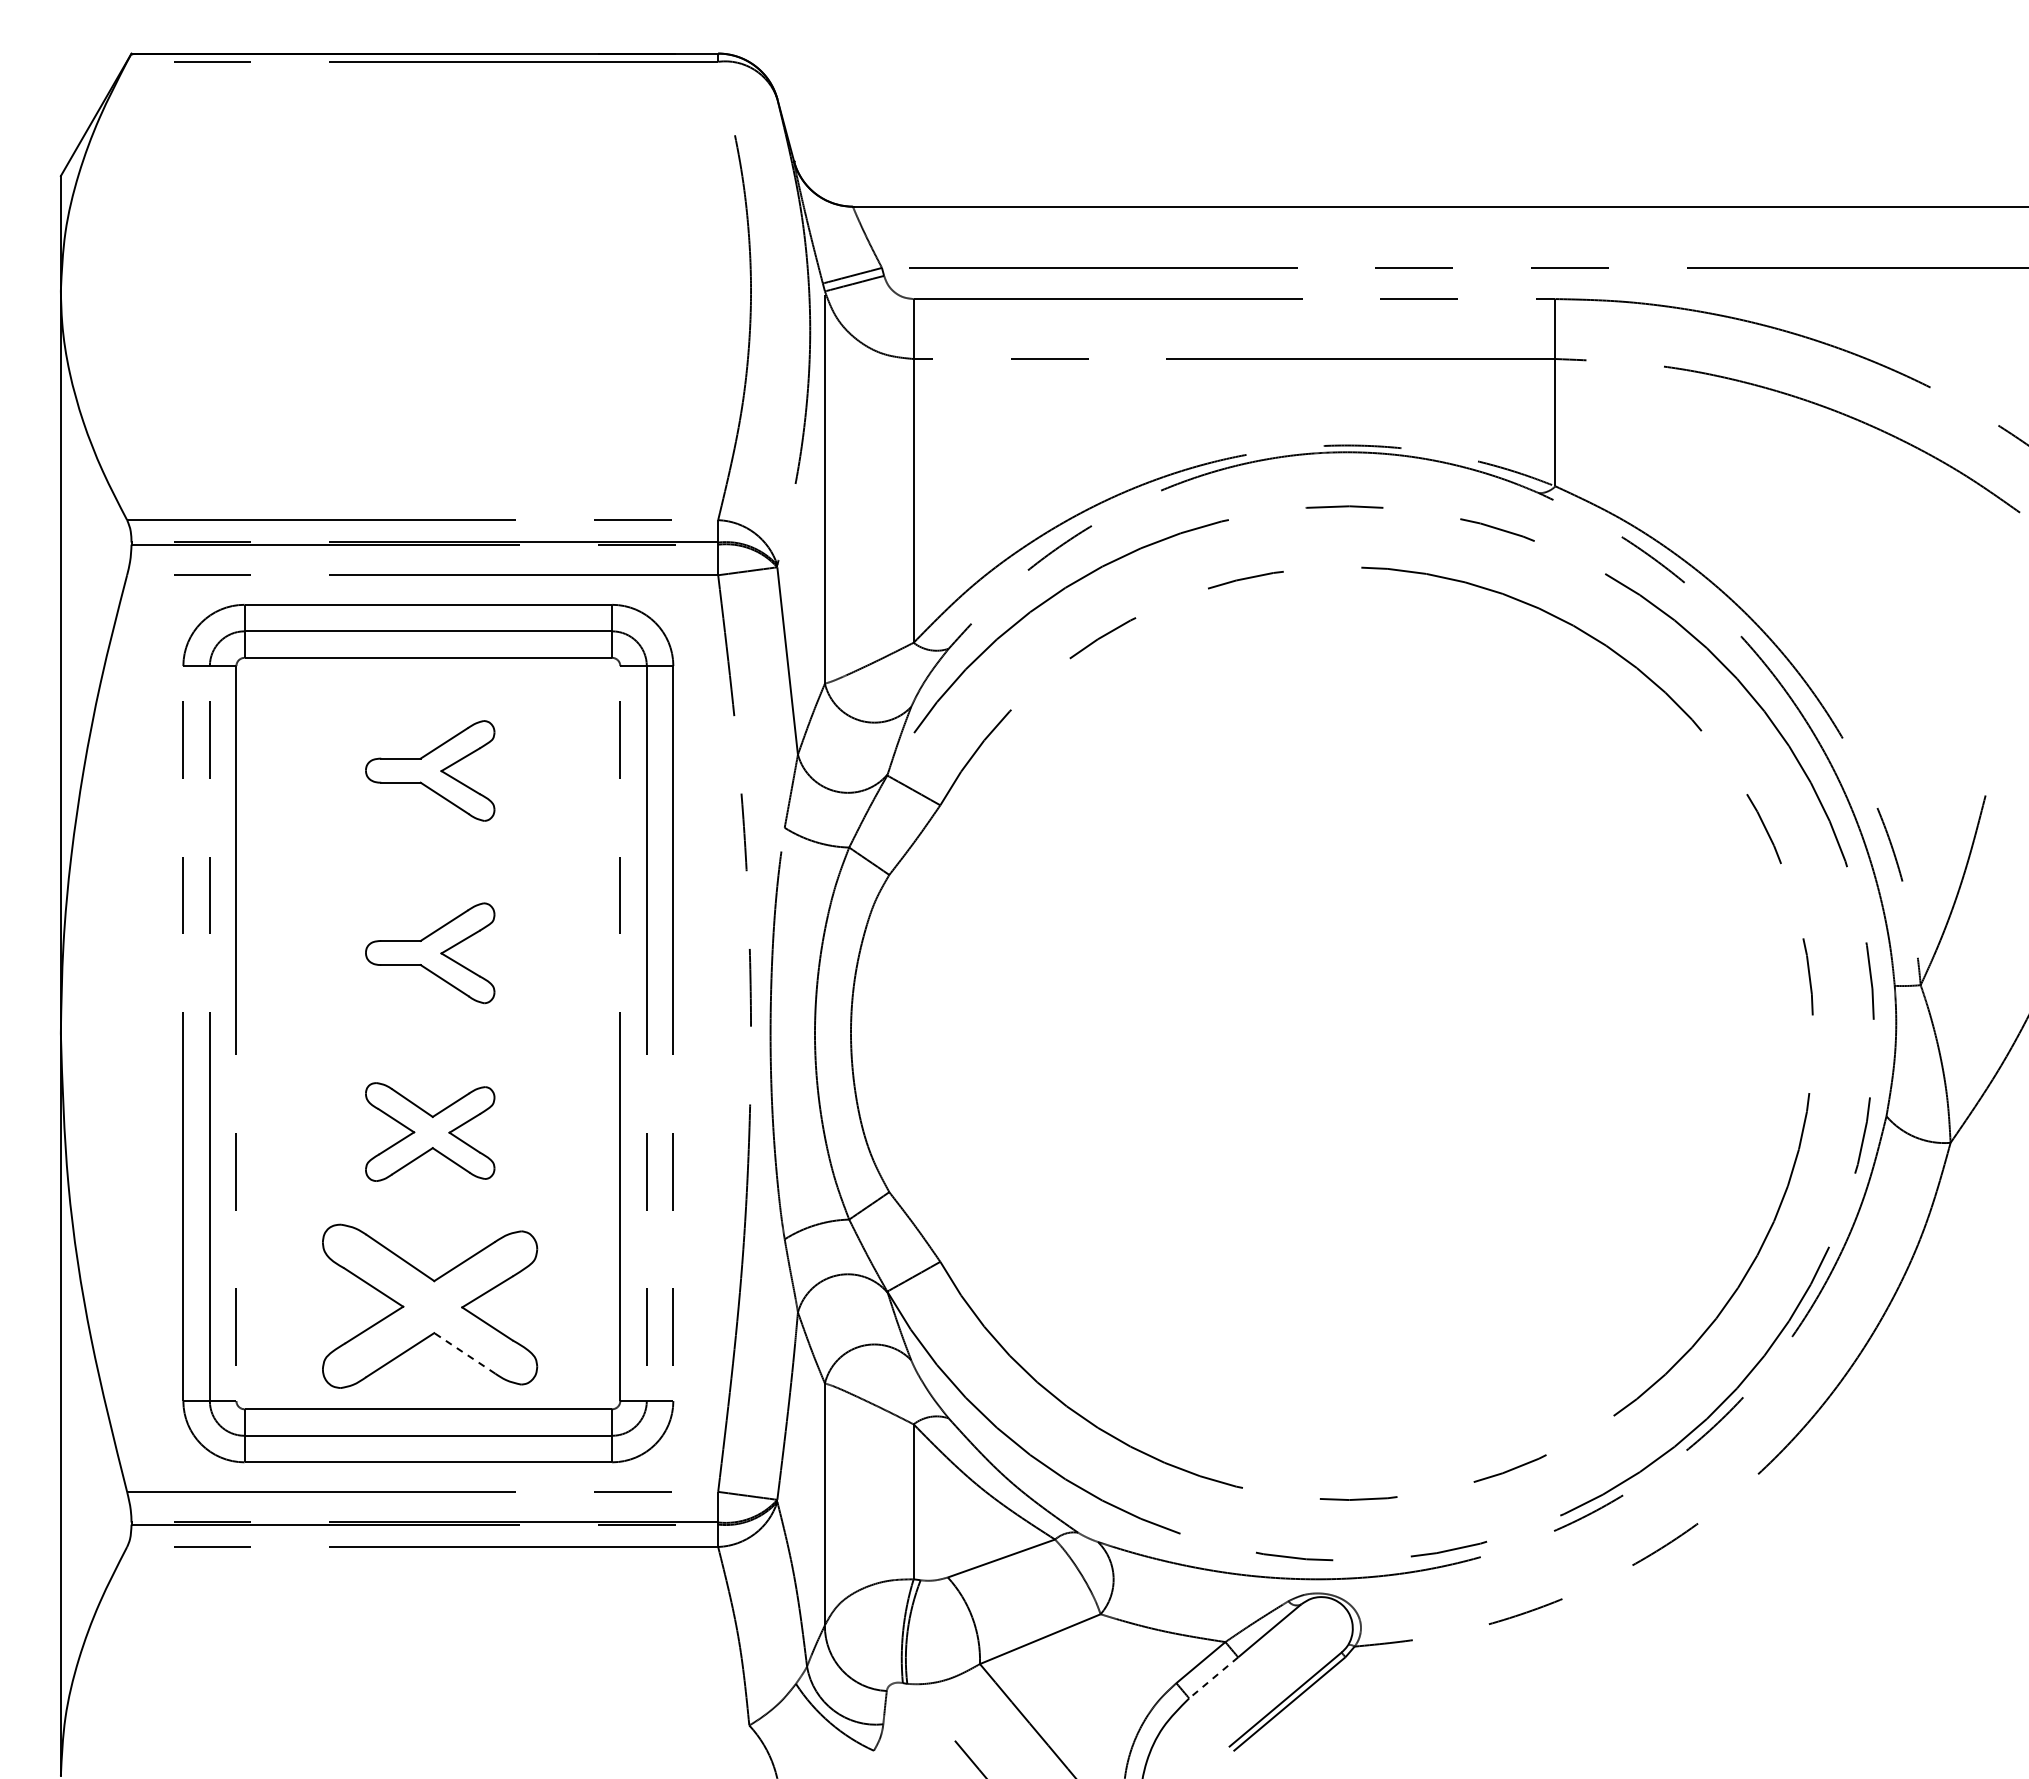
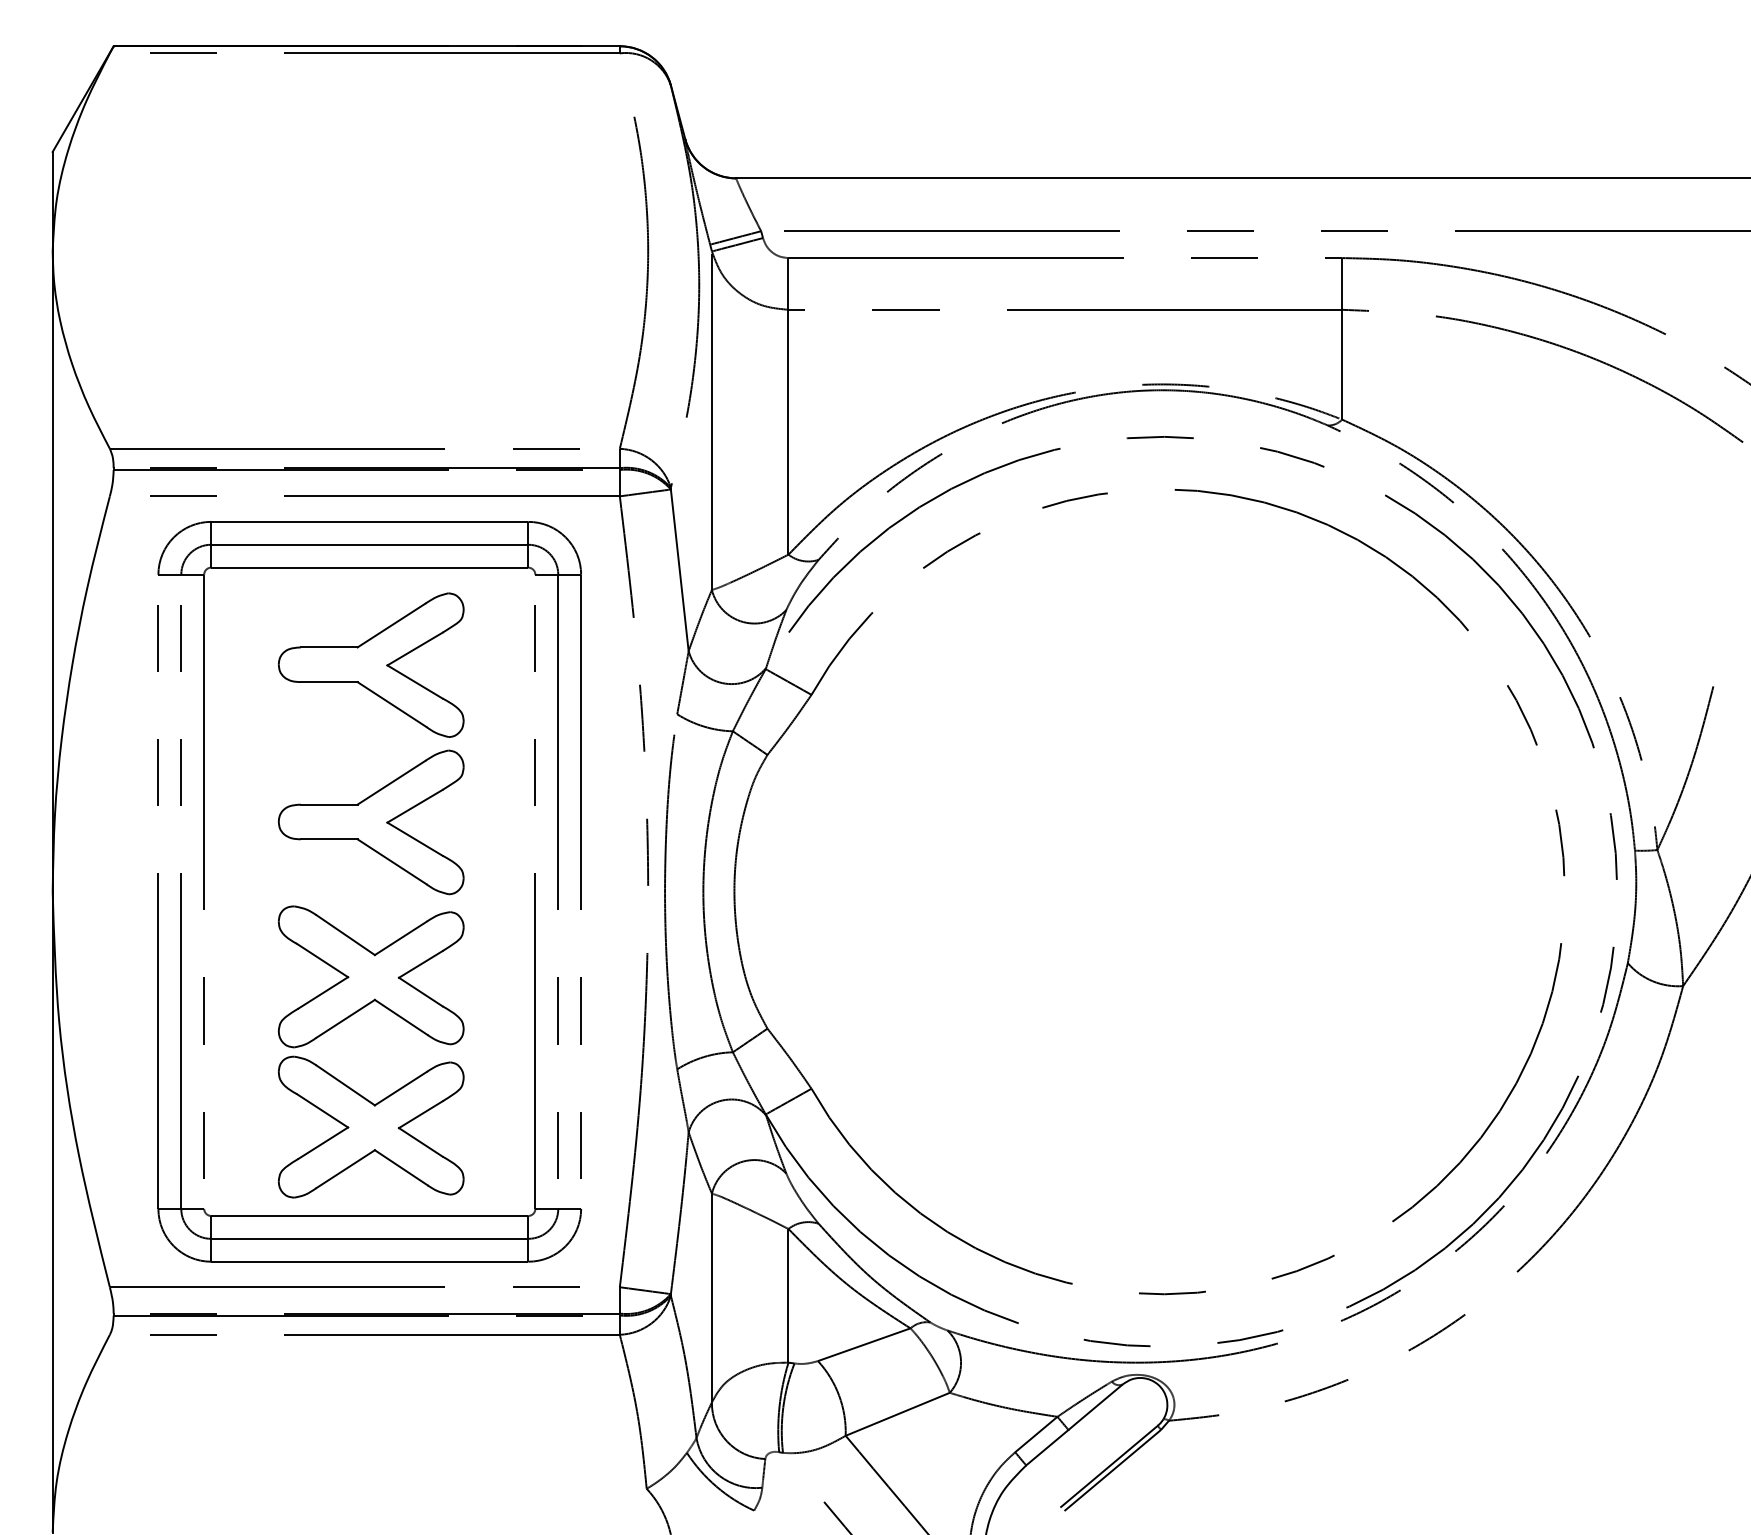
part: (430, 770) -> (371, 664), size x1.67
part: (430, 953) -> (371, 822), size x1.67
part: (430, 1131) -> (371, 976), size x1.67
line: (464, 1353) -> (400, 1167), dashed -> solid
line: (1213, 1677) -> (1047, 1447), dashed -> solid

